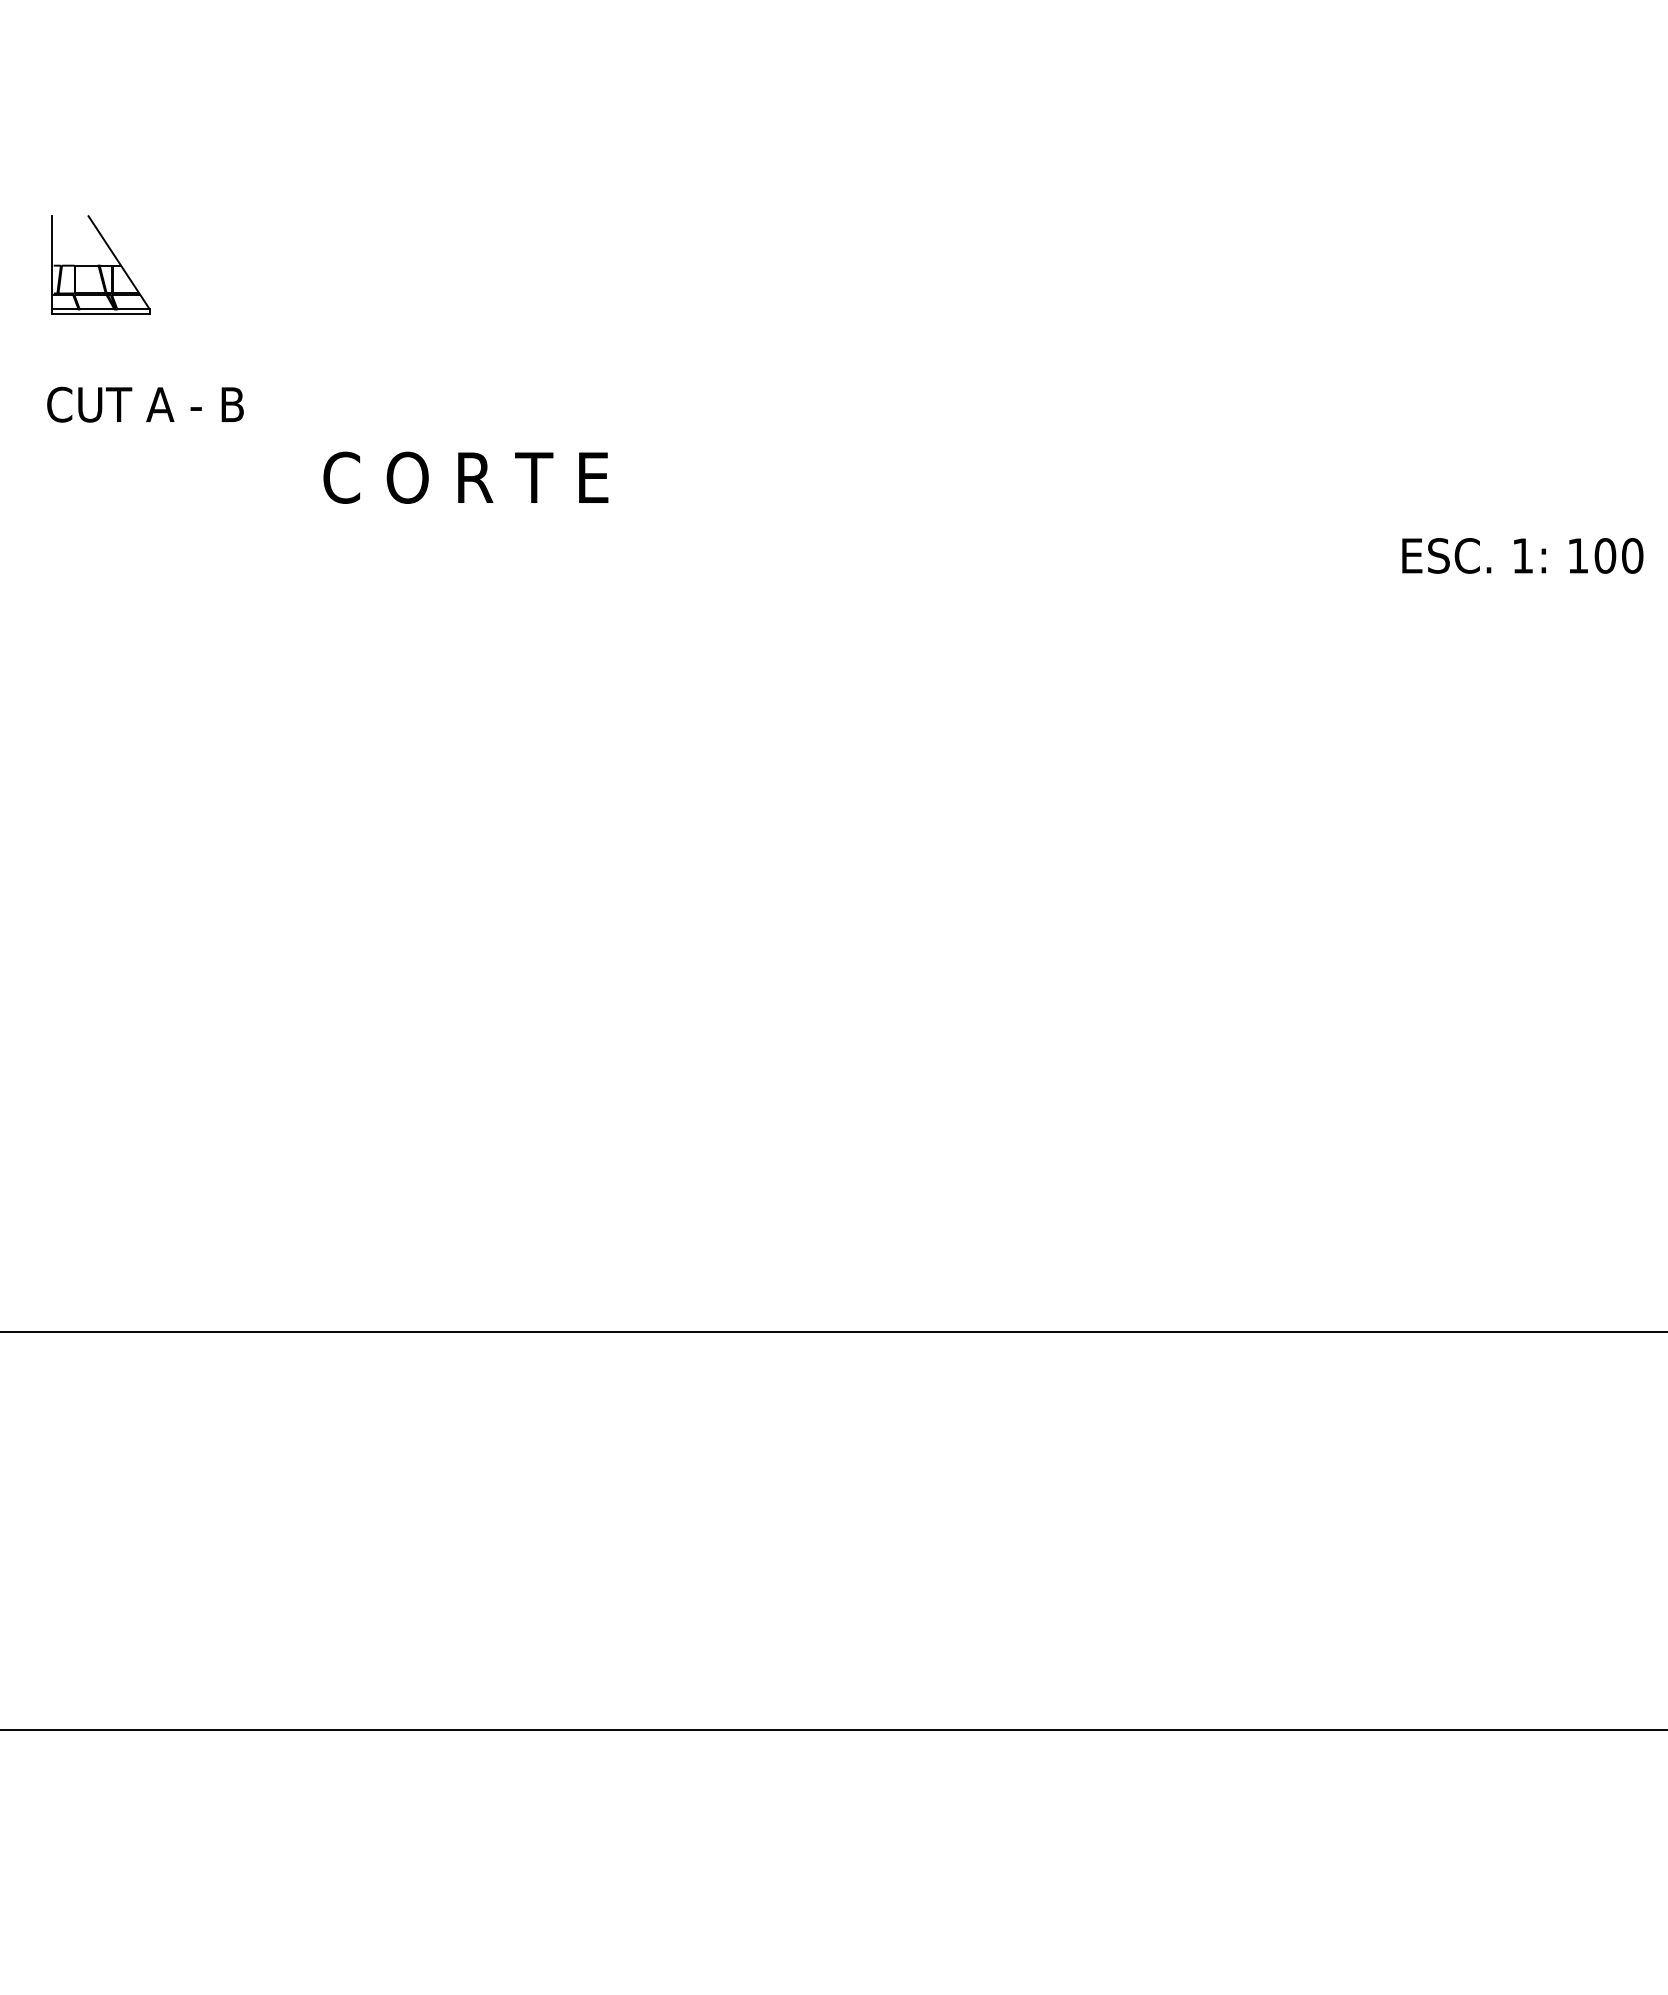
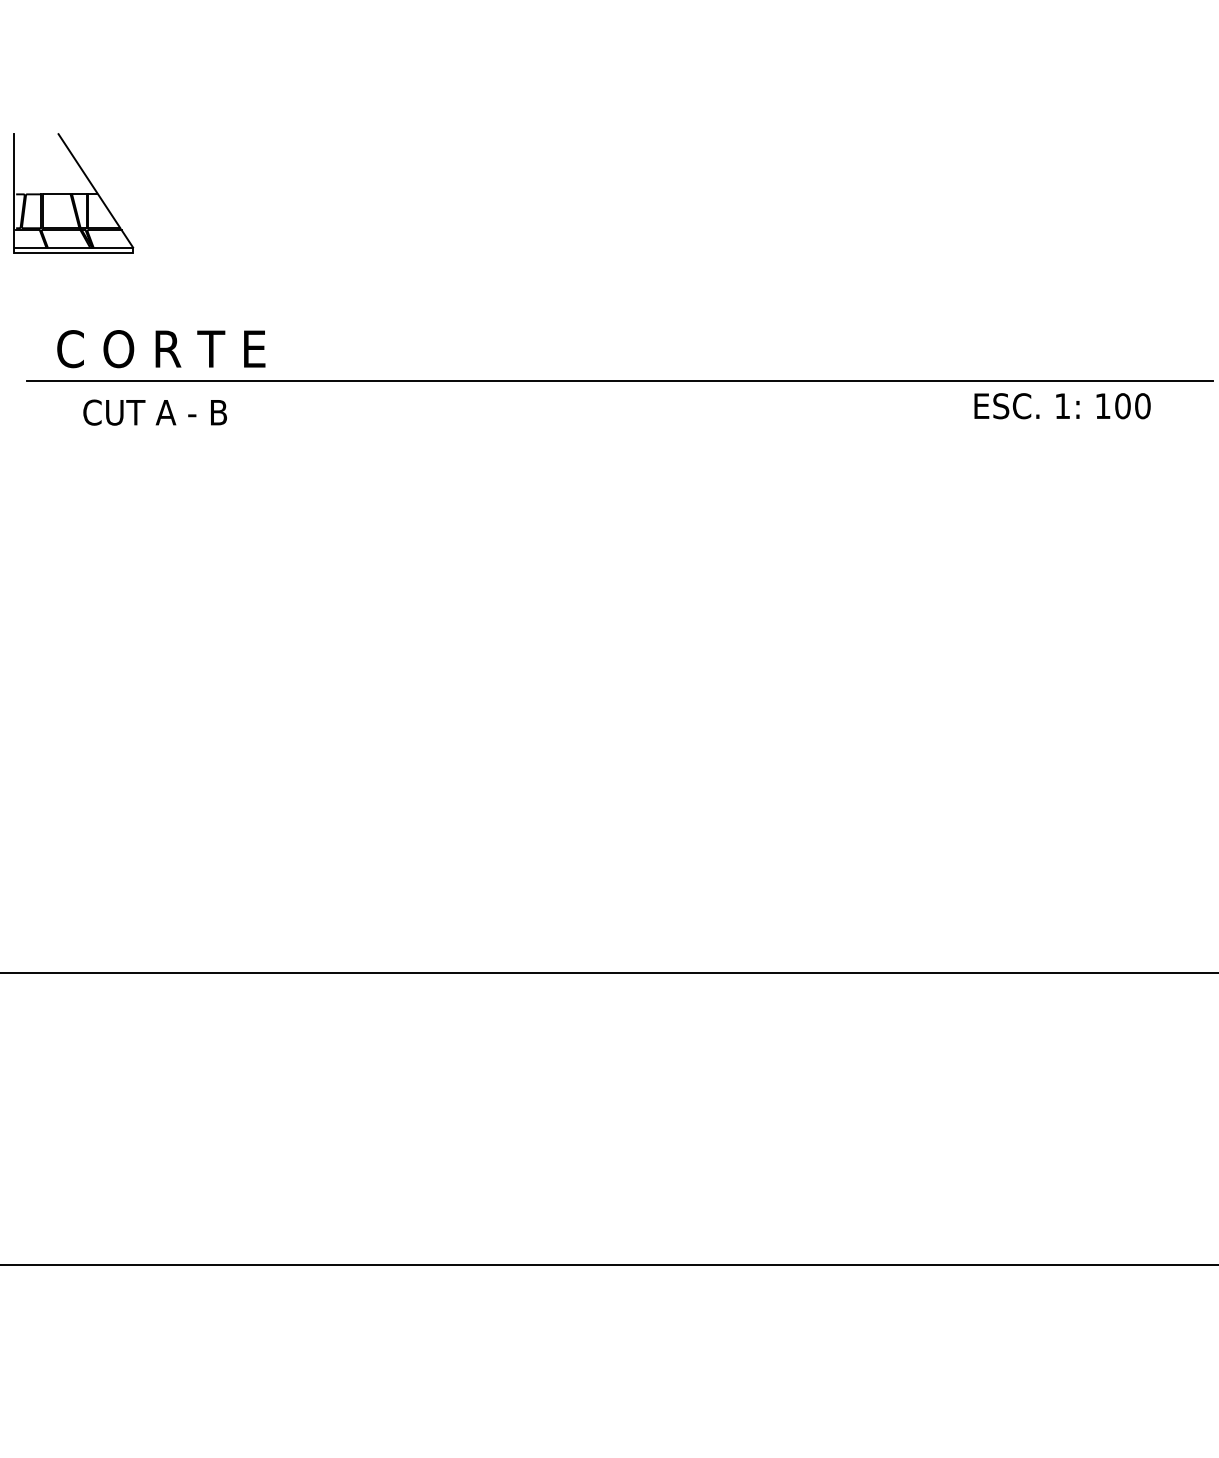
part: (100, 264) -> (73, 193), size x1.67
text: (145, 404) -> (155, 412), moved
text: (465, 477) -> (161, 348), moved
line: (848, 520) -> (620, 380), added
text: (1522, 555) -> (1062, 405), moved

